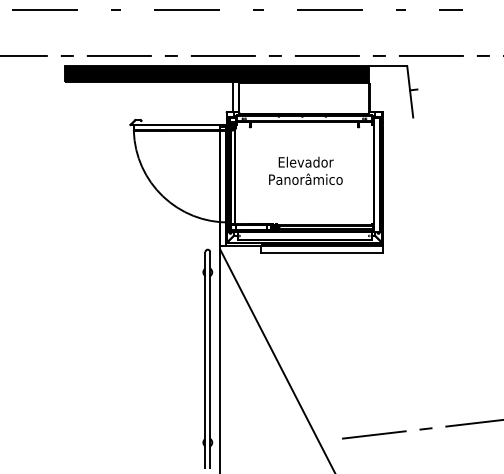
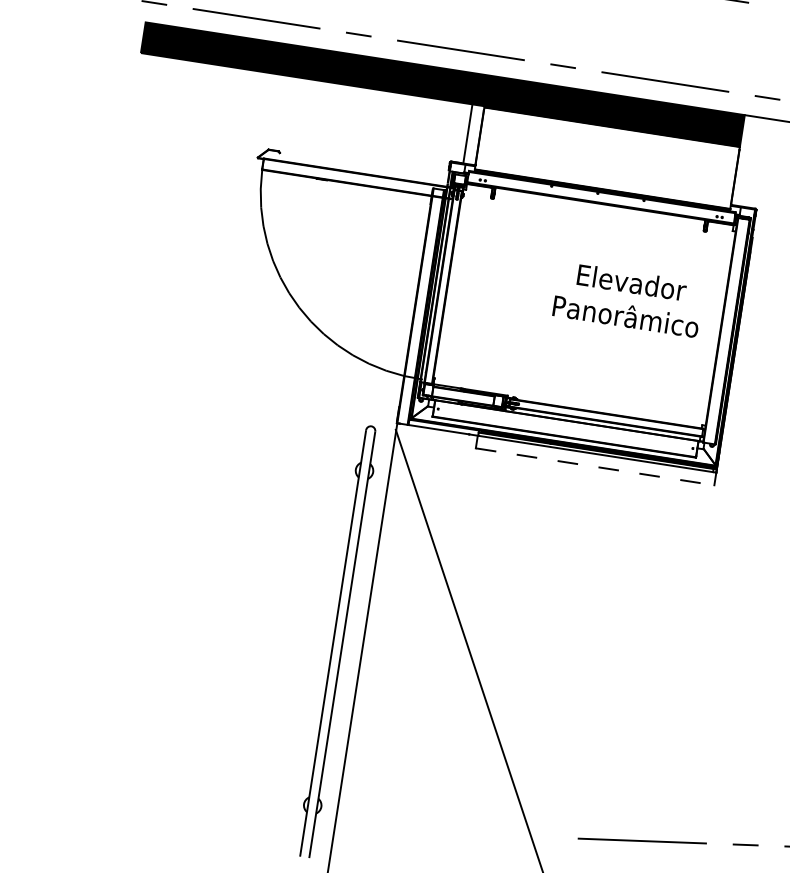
text: (305, 170) -> (628, 298), moved
line: (322, 252) -> (595, 466), solid -> dashed

